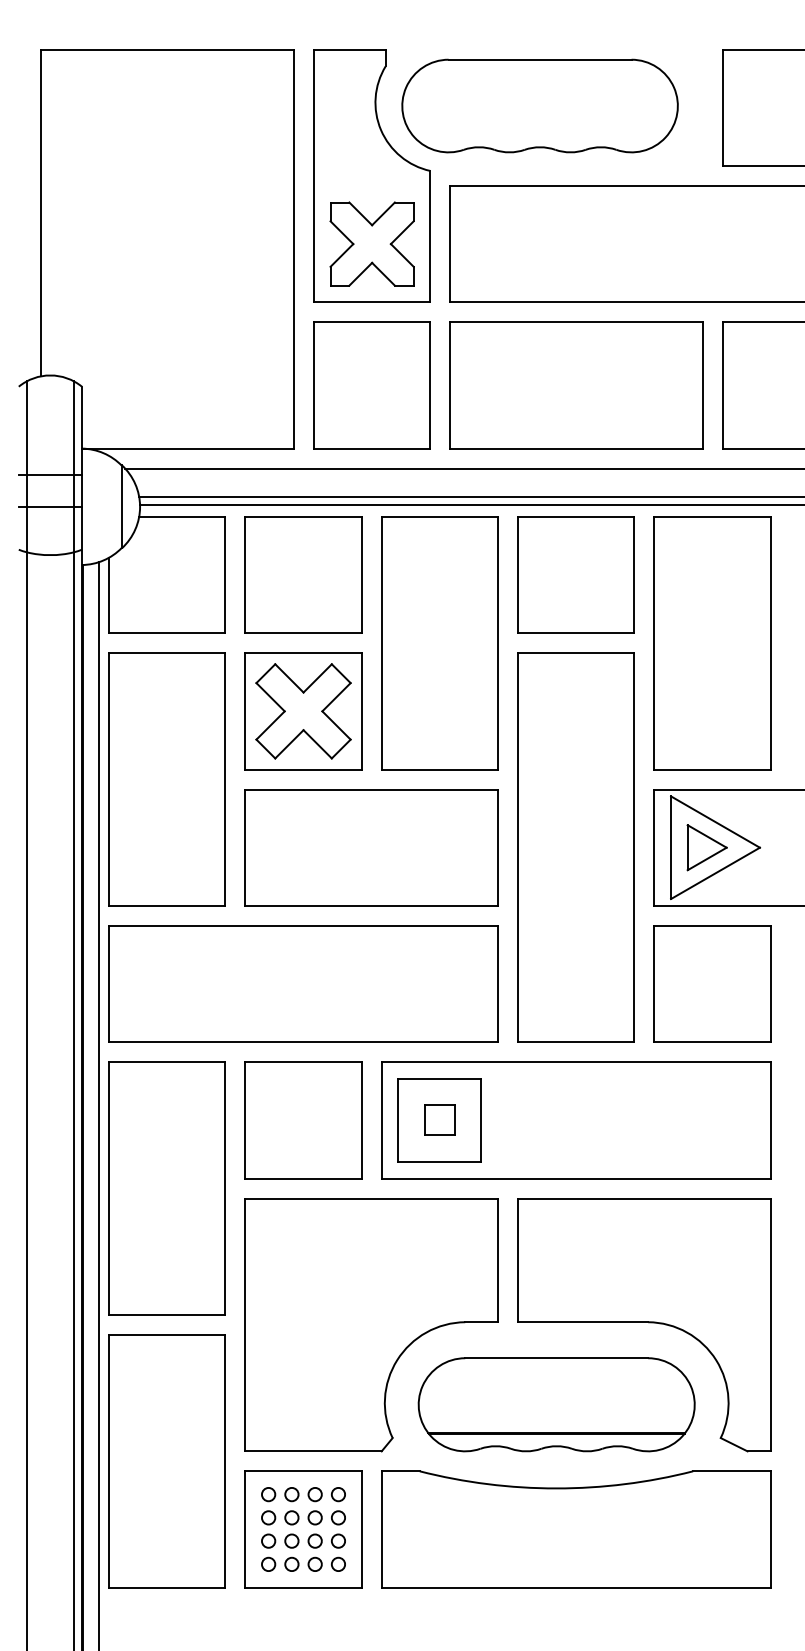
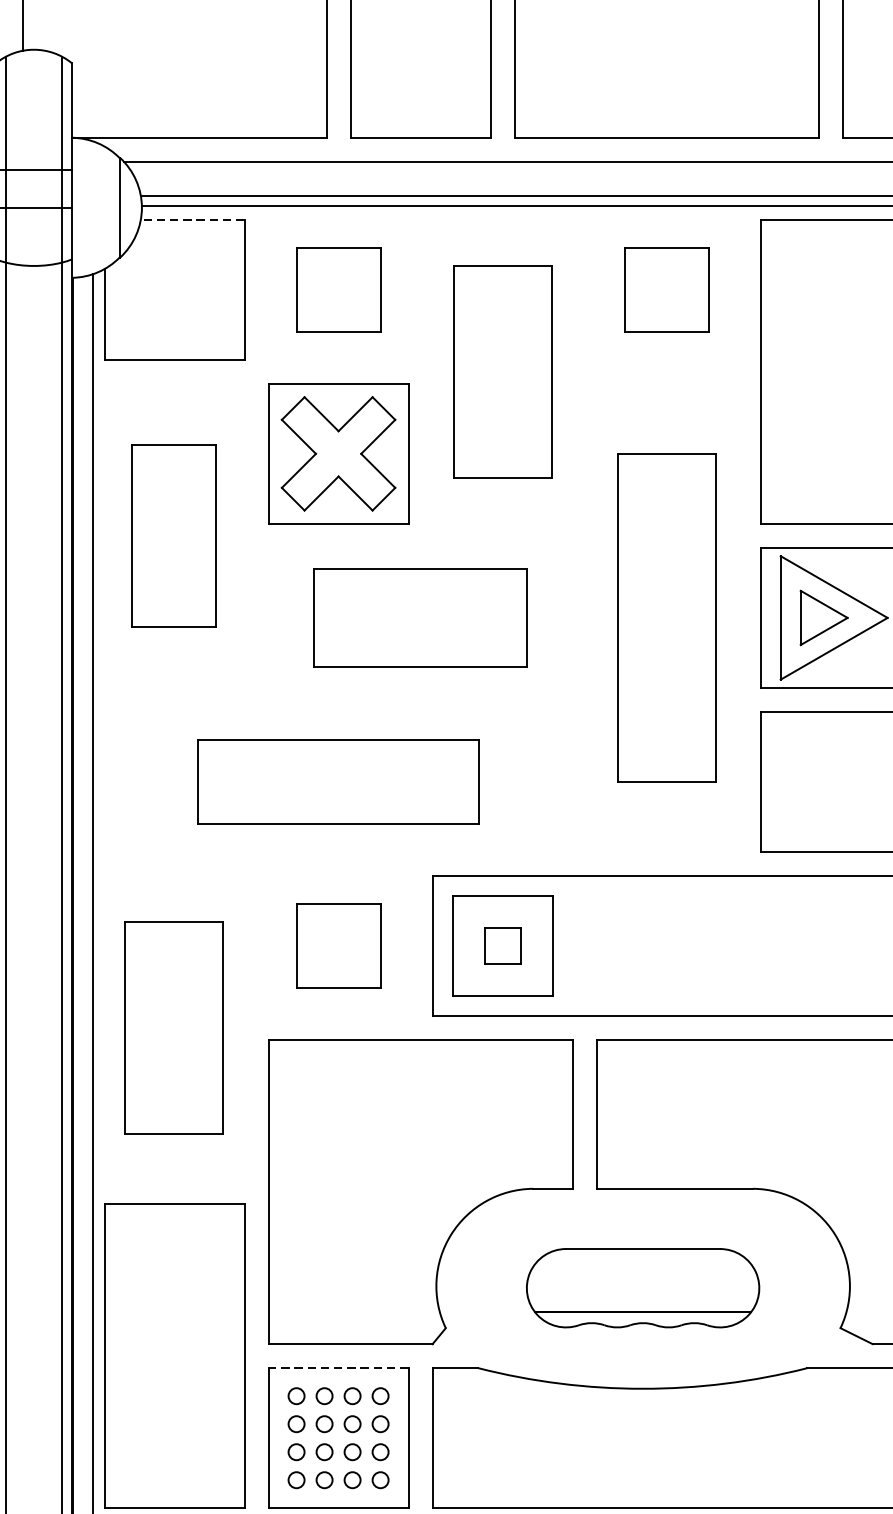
line: (181, 516) -> (191, 219), solid -> dashed
part: (303, 574) -> (338, 289), size x0.6
part: (575, 574) -> (665, 289), size x0.6
part: (439, 643) -> (502, 372), size x0.7
part: (166, 779) -> (173, 535), size x0.6
part: (371, 847) -> (420, 617), size x0.7
part: (575, 847) -> (665, 617), size x0.7
part: (303, 983) -> (338, 781), size x0.6
part: (303, 1120) -> (338, 946), size x0.6
part: (166, 1188) -> (173, 1027), size x0.7
part: (556, 1404) -> (642, 1287), size x0.7
line: (303, 1471) -> (338, 1368), solid -> dashed

